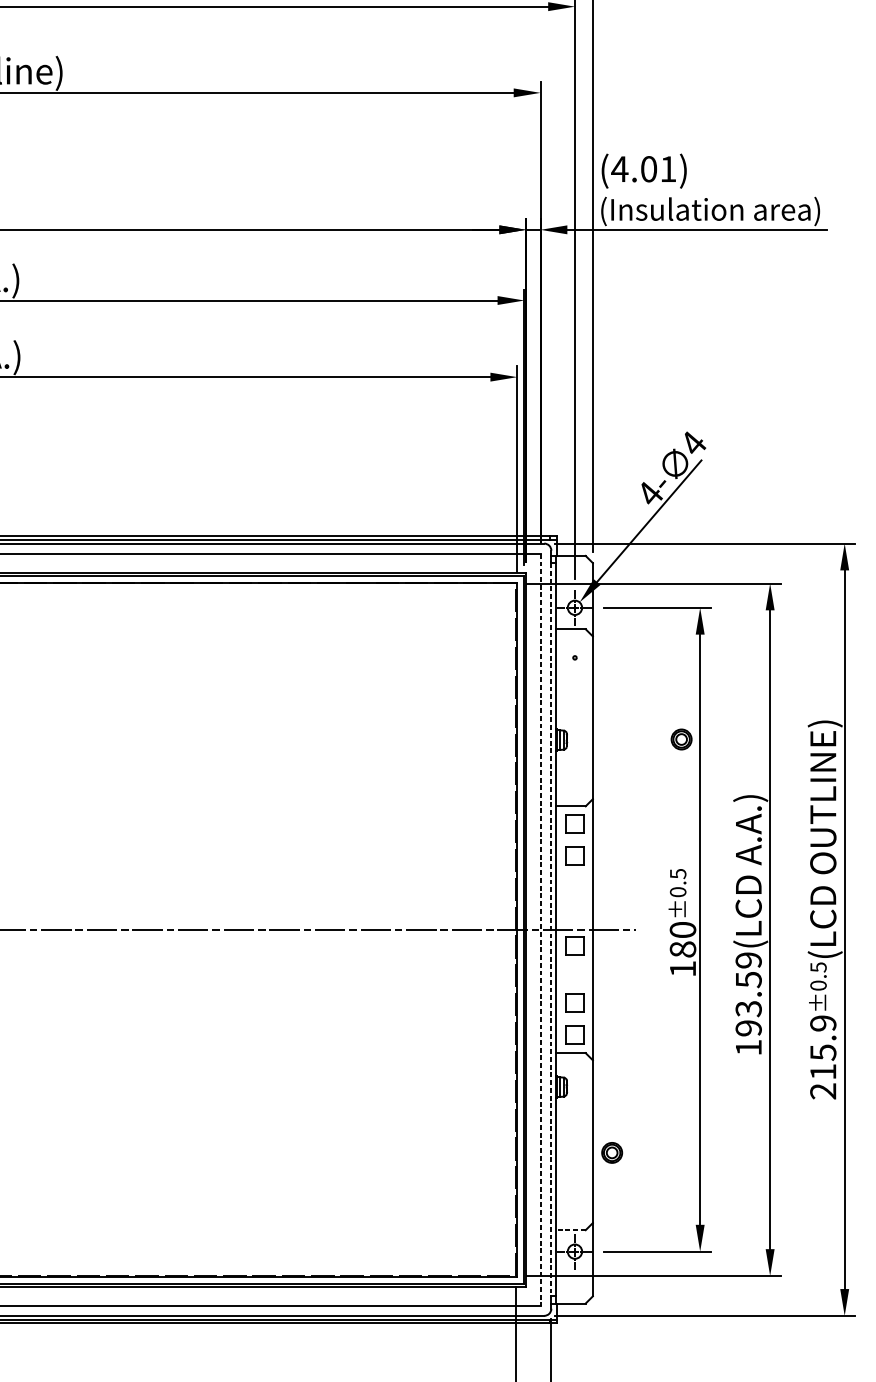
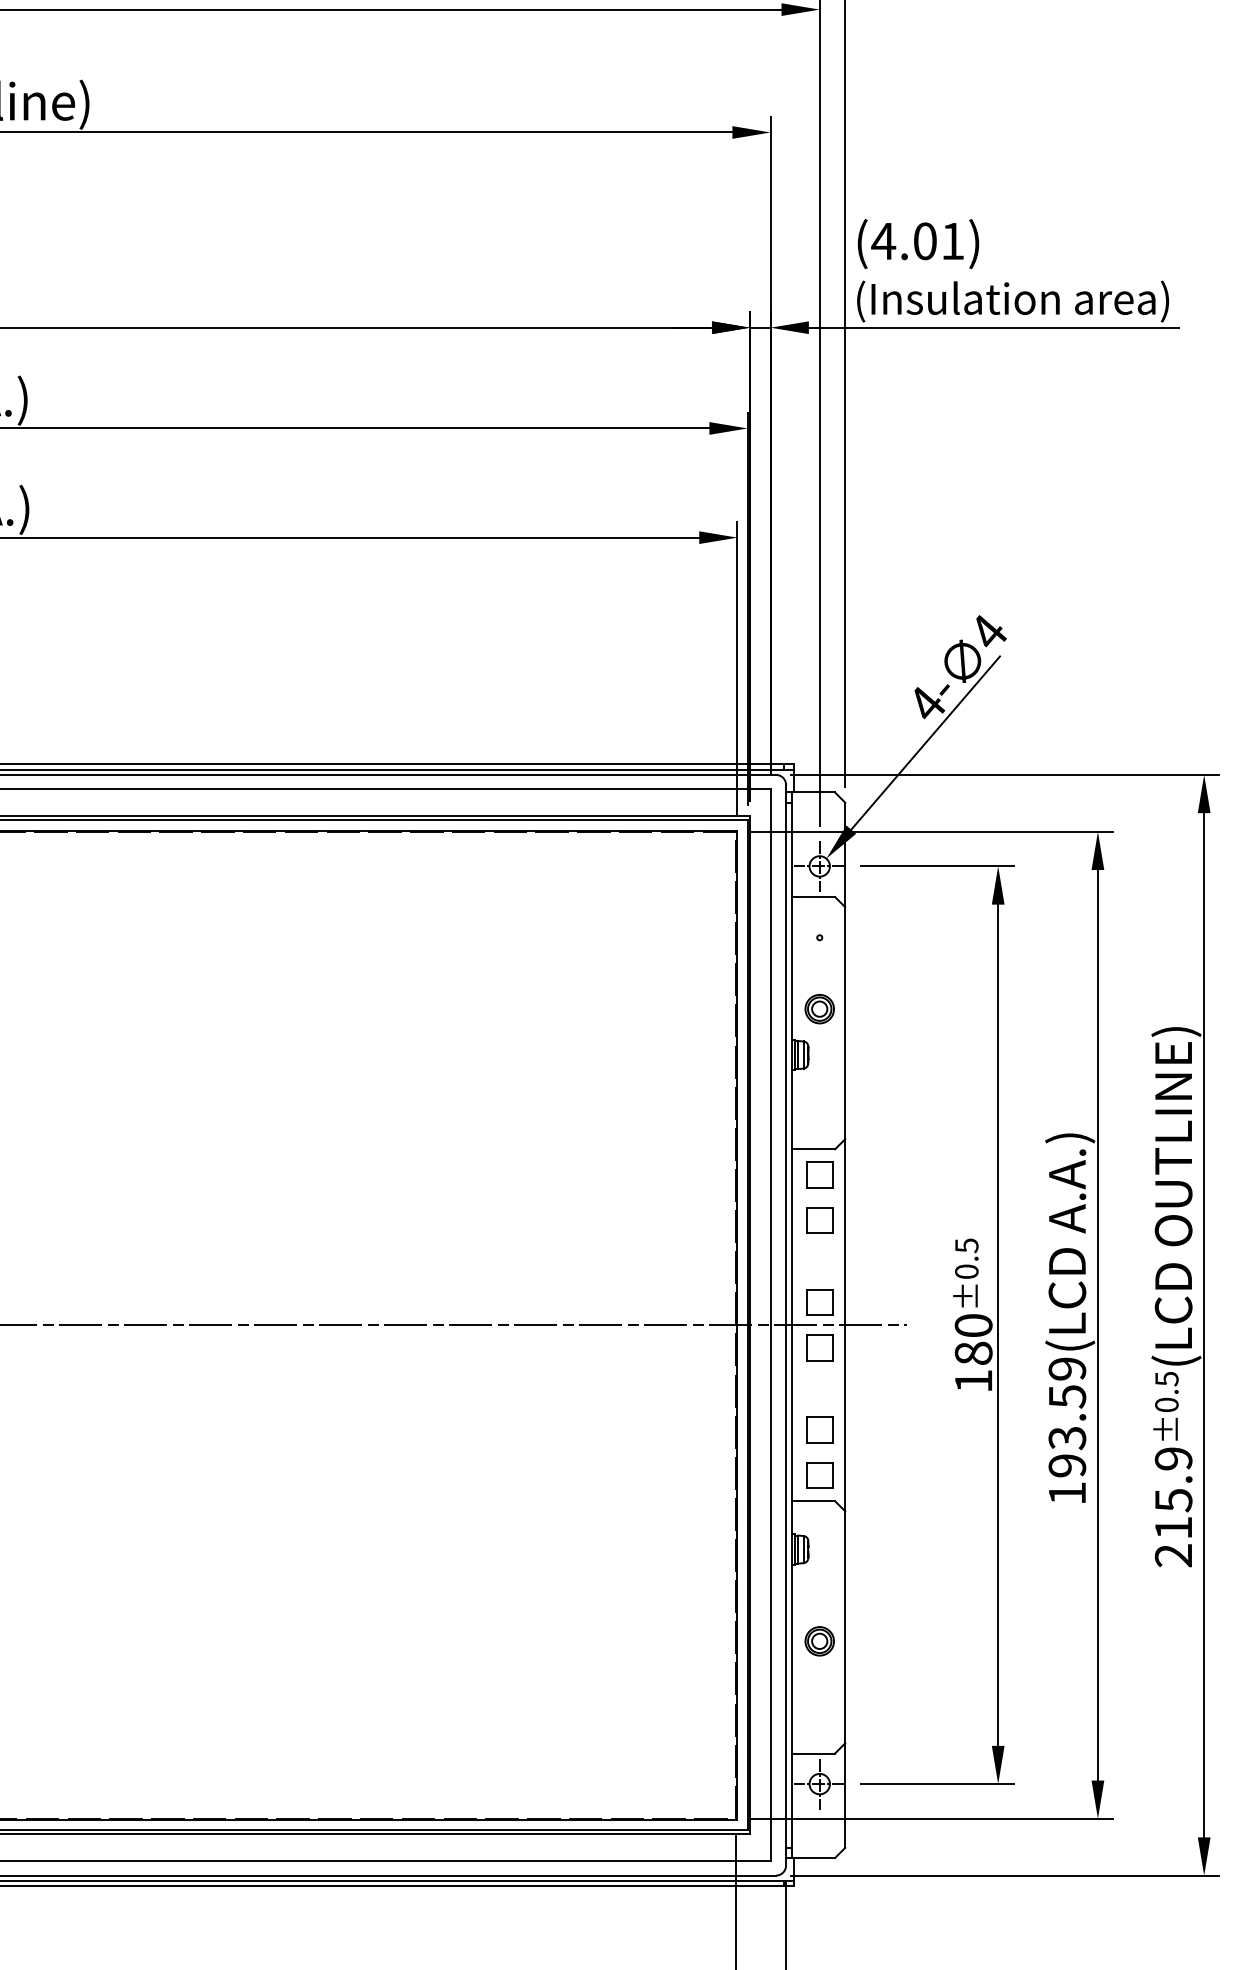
part: (681, 739) -> (819, 1009), moved
part: (574, 913) -> (819, 1302), added
line: (540, 929) -> (770, 1325), dashed -> solid
line: (551, 929) -> (786, 1325), dashed -> solid
part: (611, 1153) -> (819, 1641), moved
line: (570, 1230) -> (813, 1753), dashed -> solid

